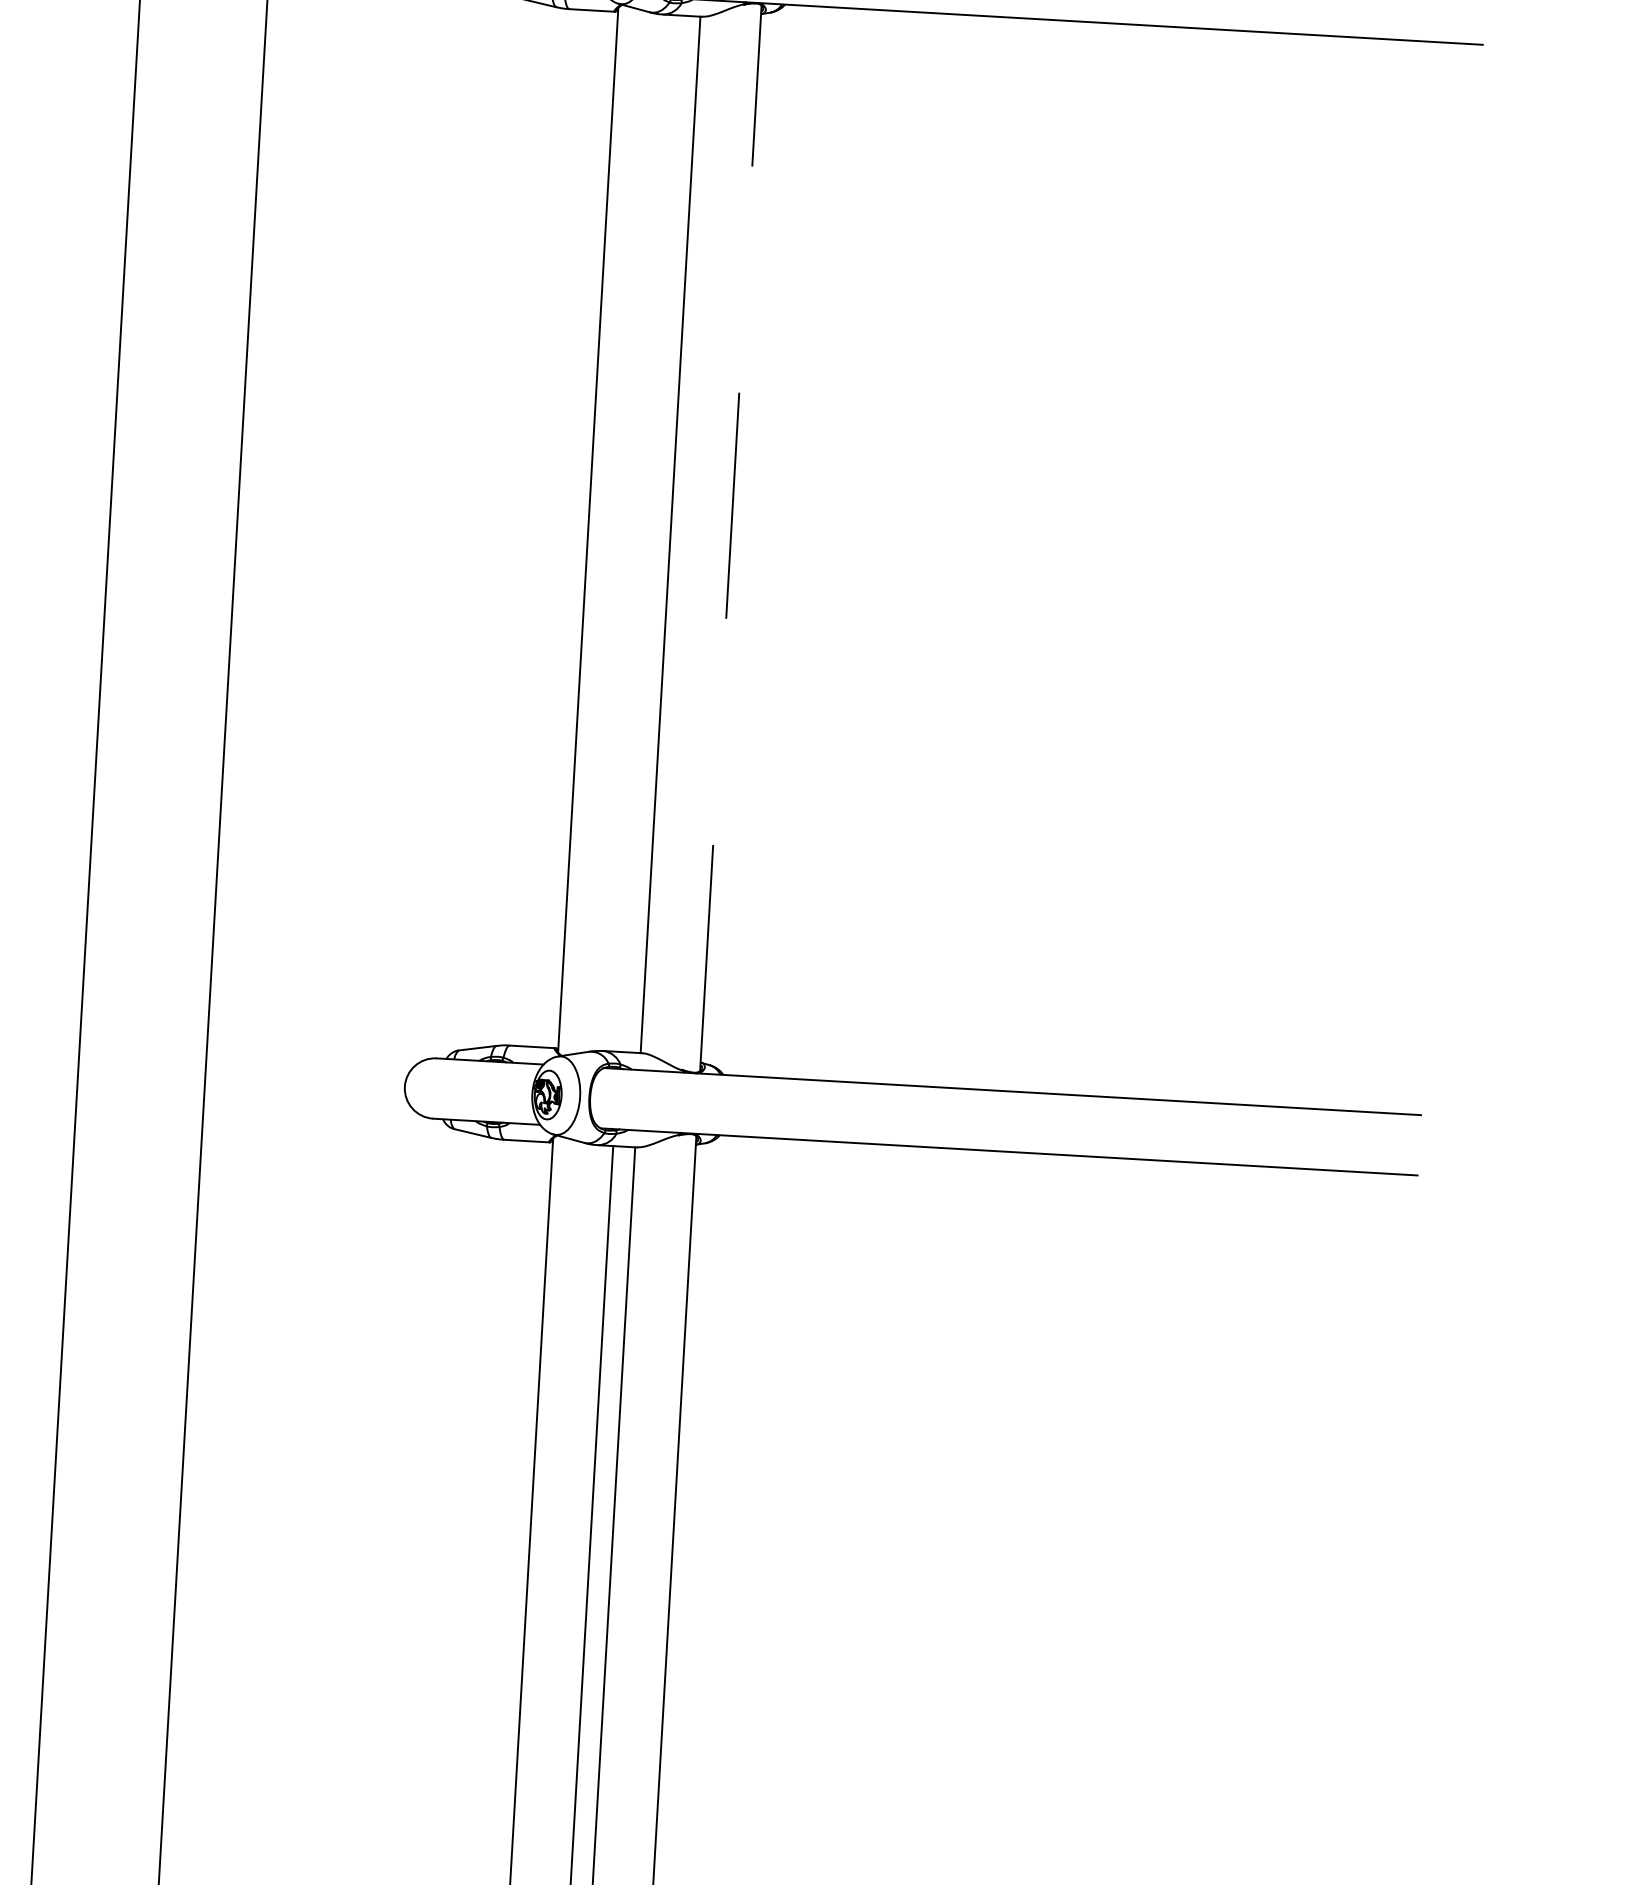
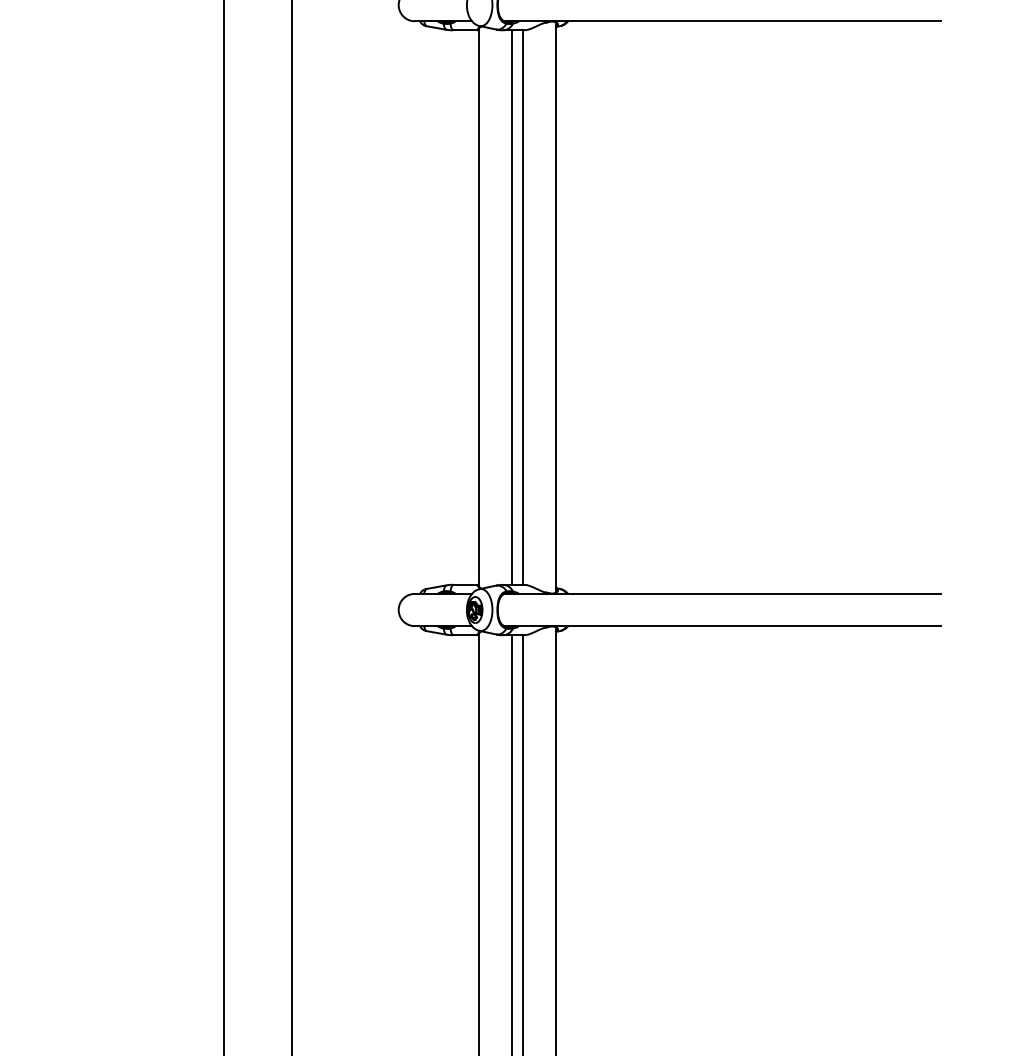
line: (648, 533) -> (511, 307), added
line: (730, 538) -> (555, 307), dashed -> solid

